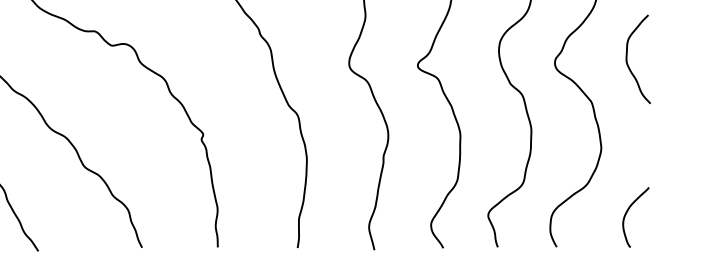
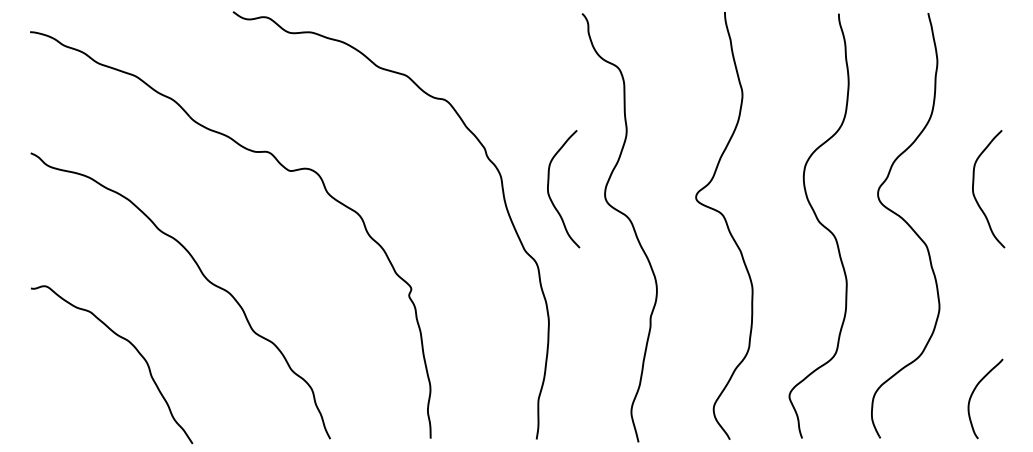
curve: (307, 61) -> (549, 192), added

